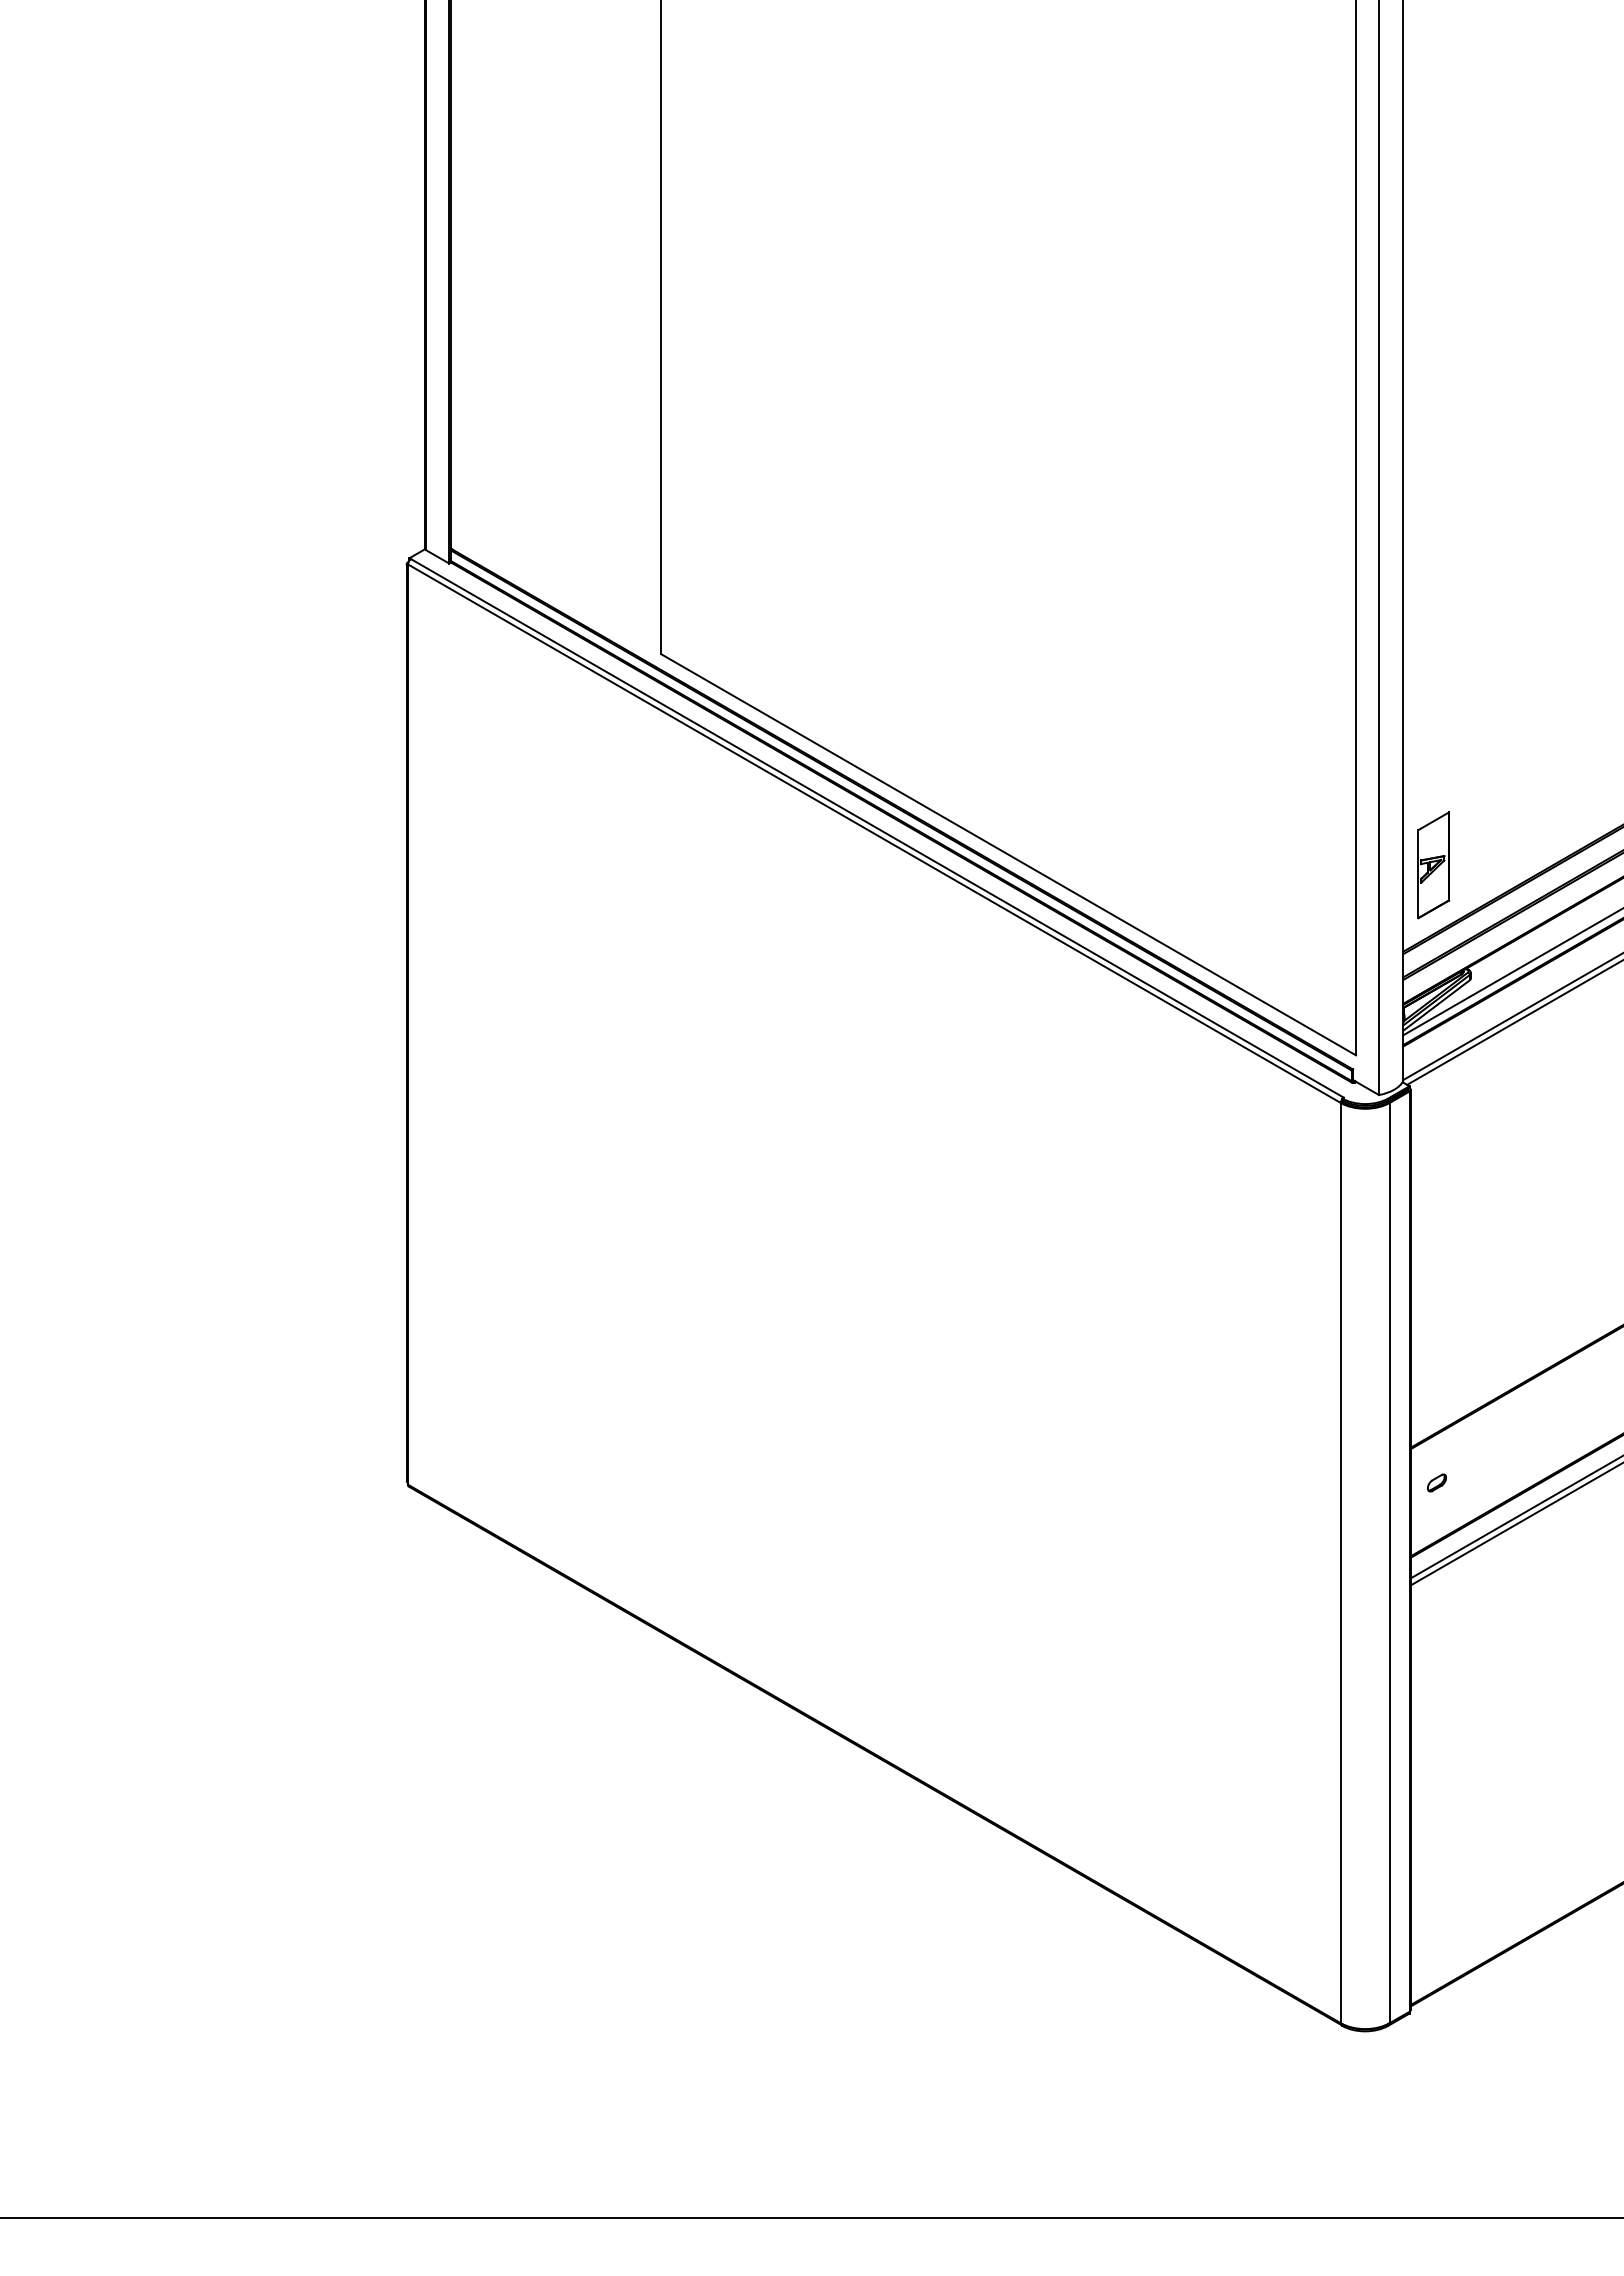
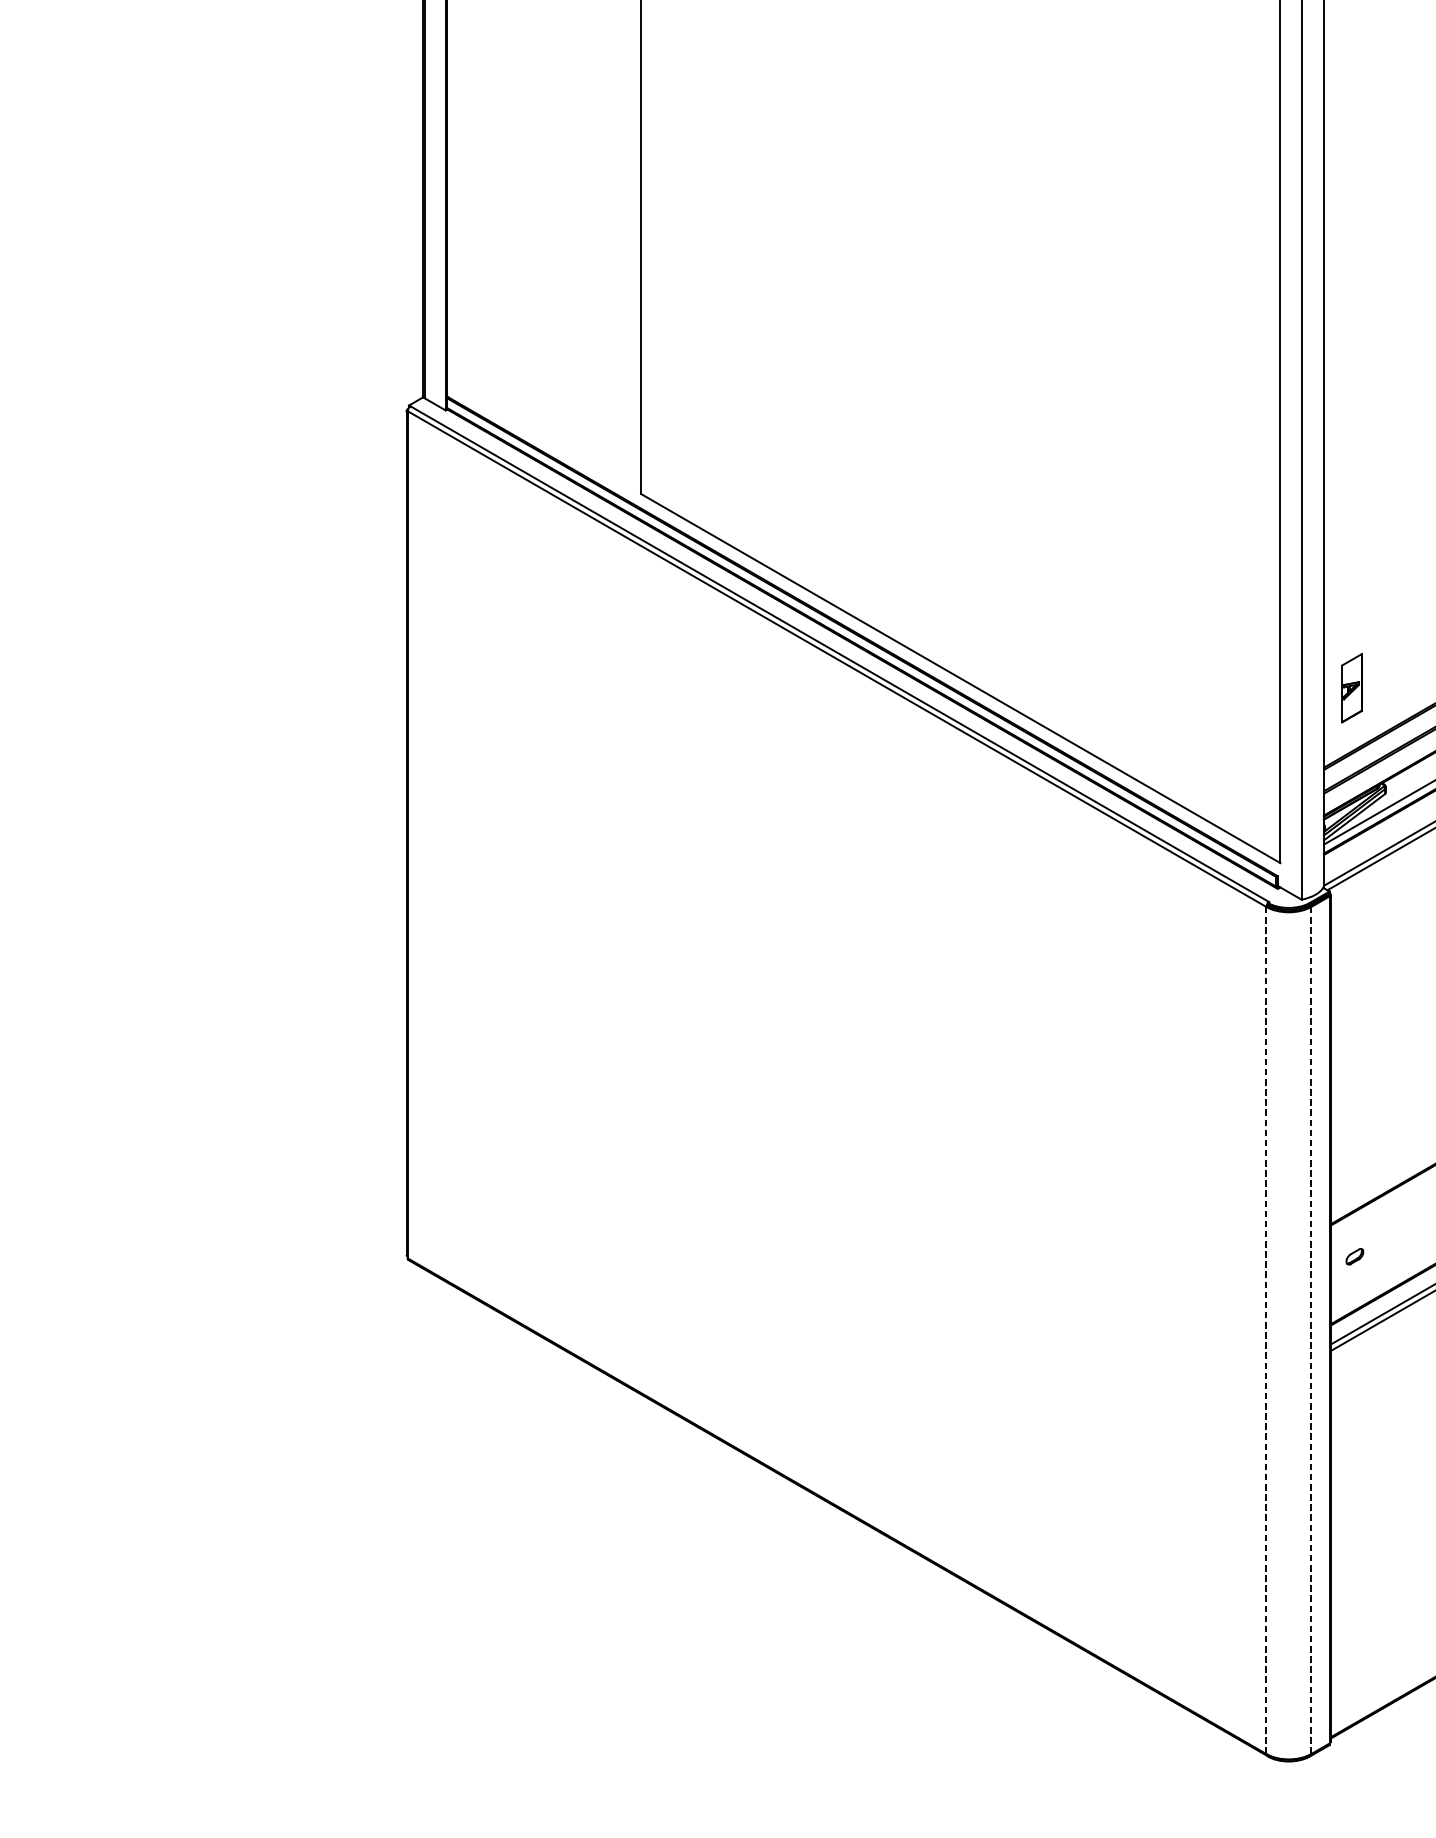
part: (1433, 865) -> (1351, 688), size x0.7
line: (1340, 1563) -> (1266, 1330), solid -> dashed
line: (1389, 1563) -> (1311, 1330), solid -> dashed

